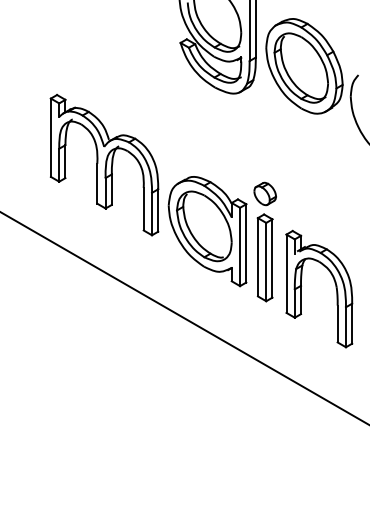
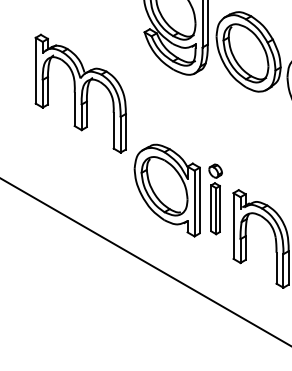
part: (104, 164) -> (80, 93), moved
part: (264, 241) -> (215, 198), size x0.7

